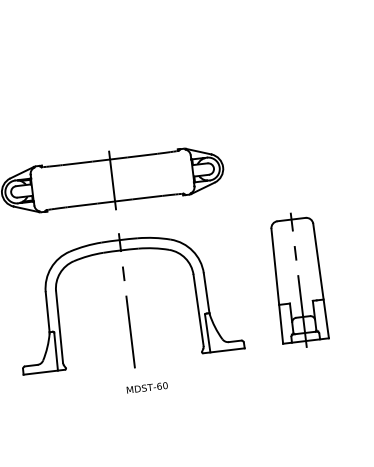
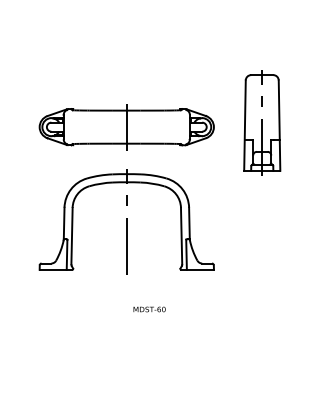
part: (299, 279) -> (262, 122), moved
text: (147, 387) -> (149, 309), moved

